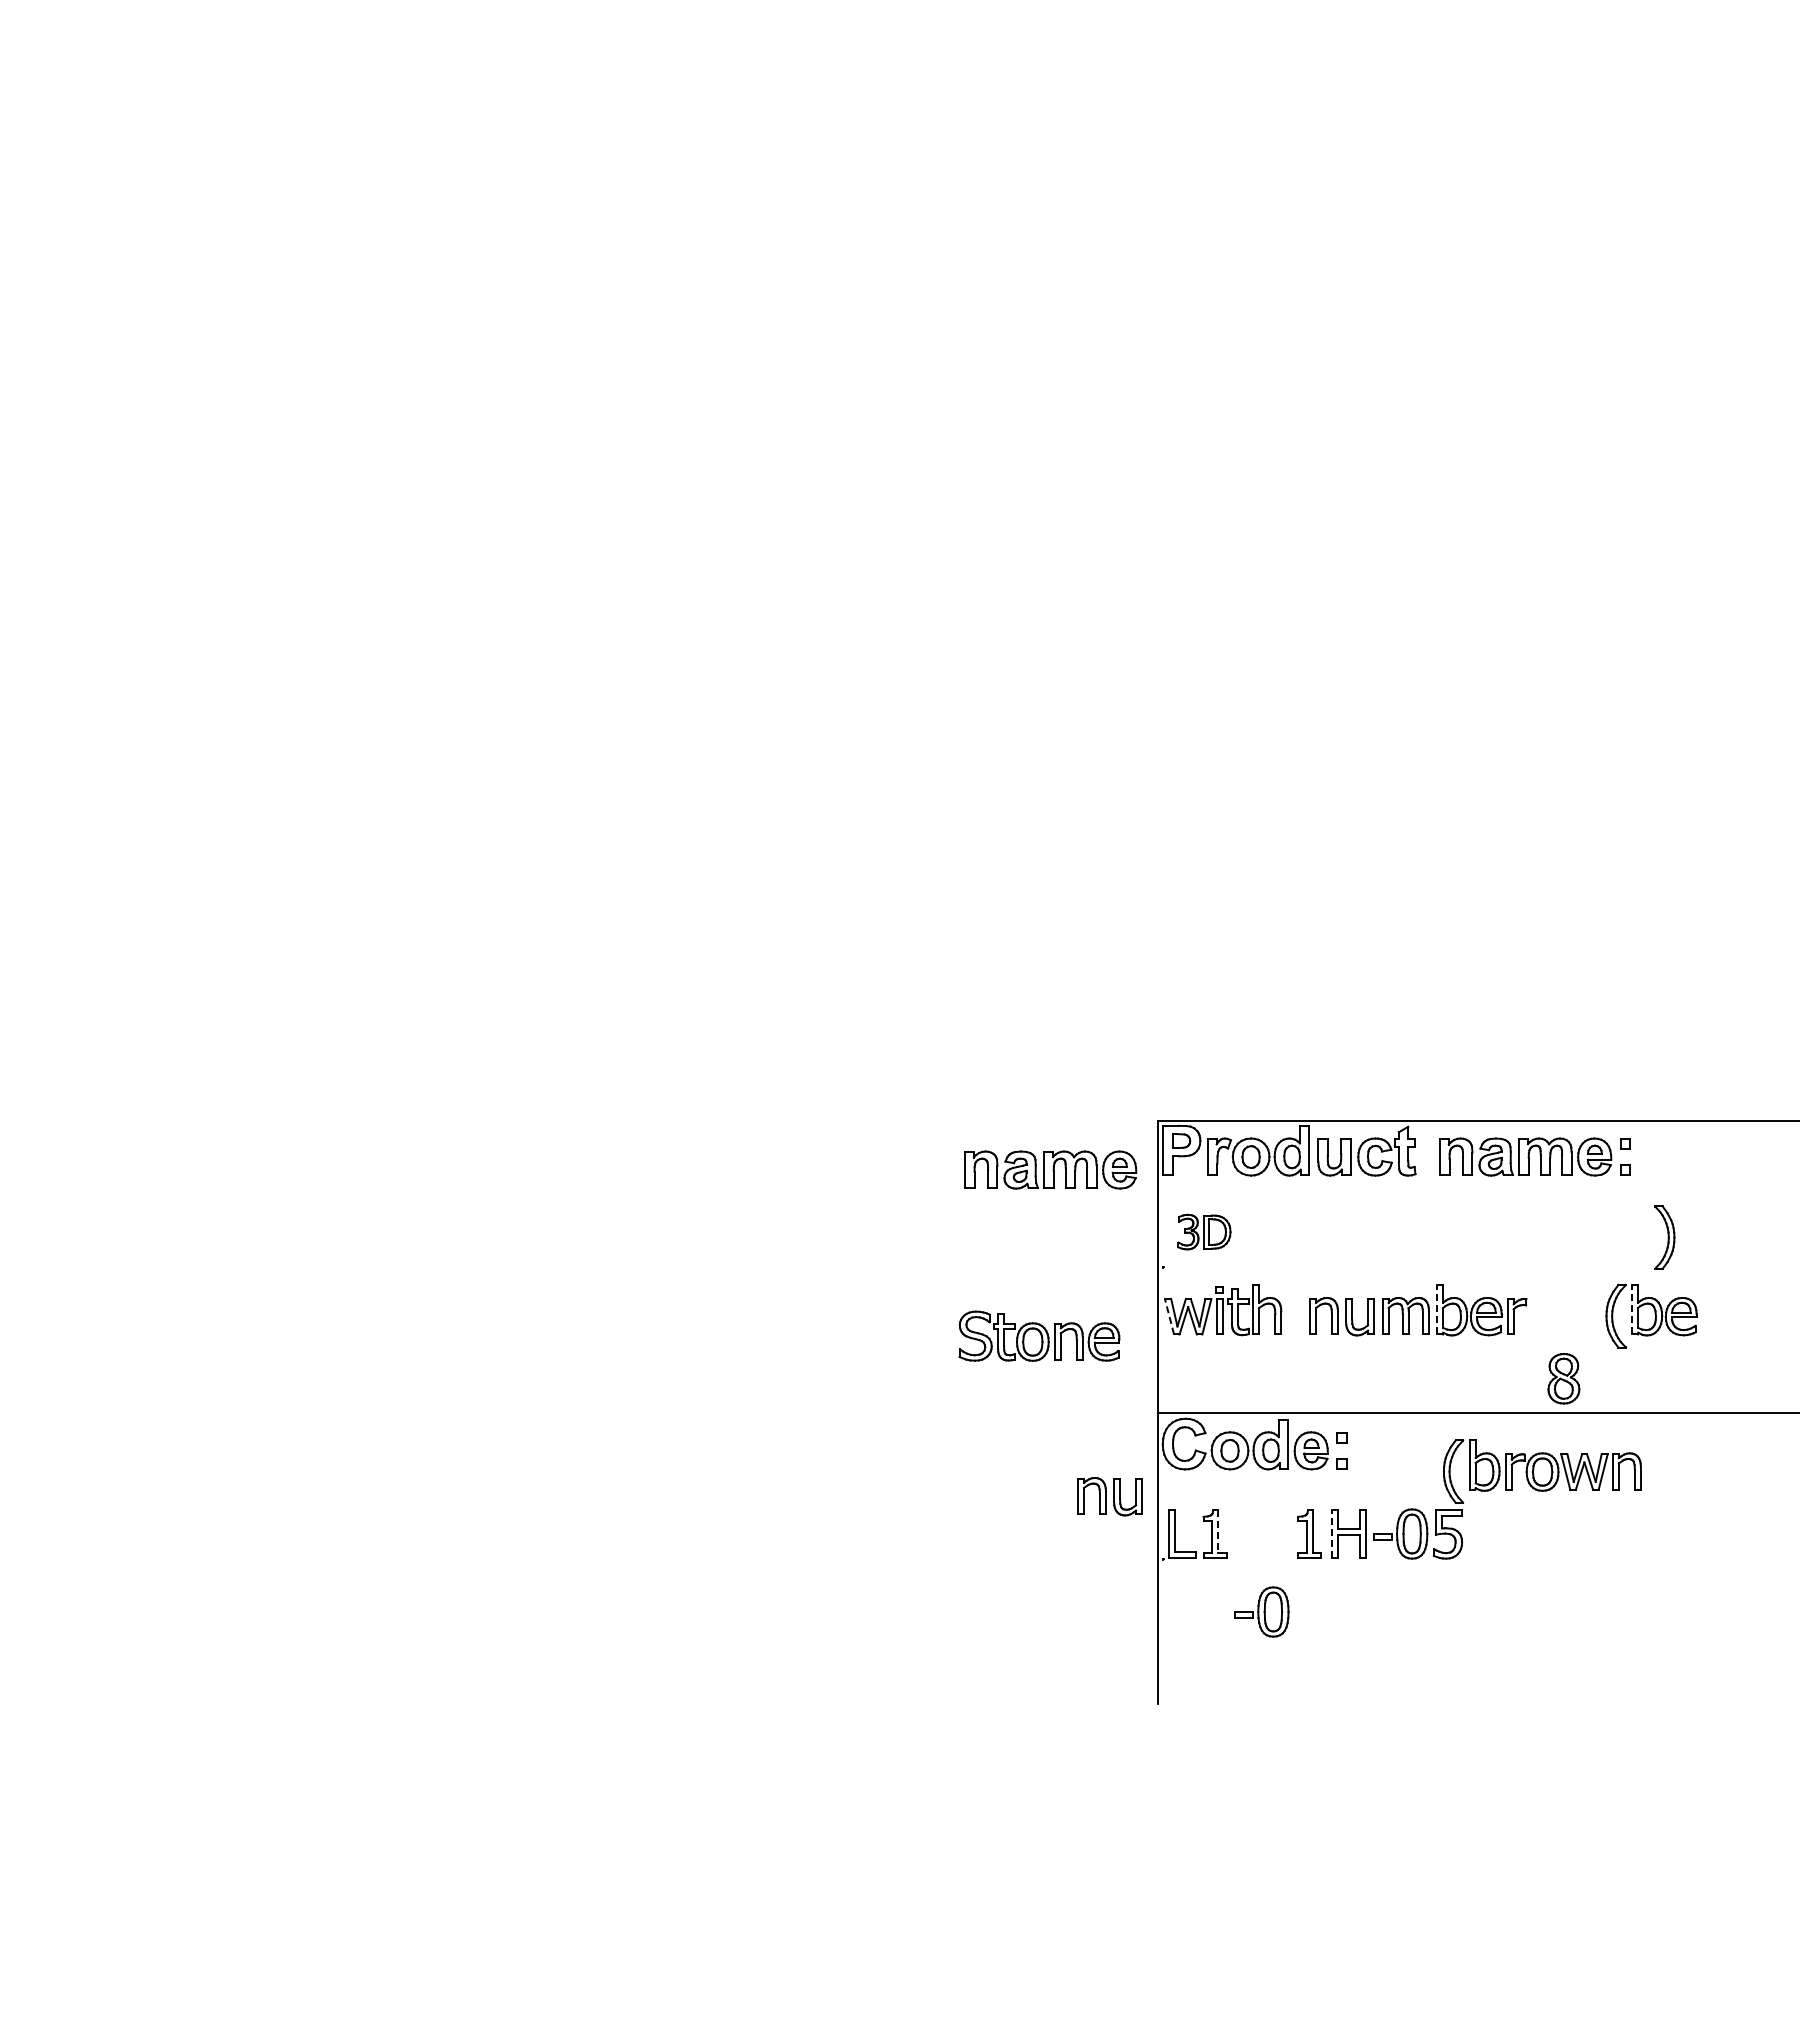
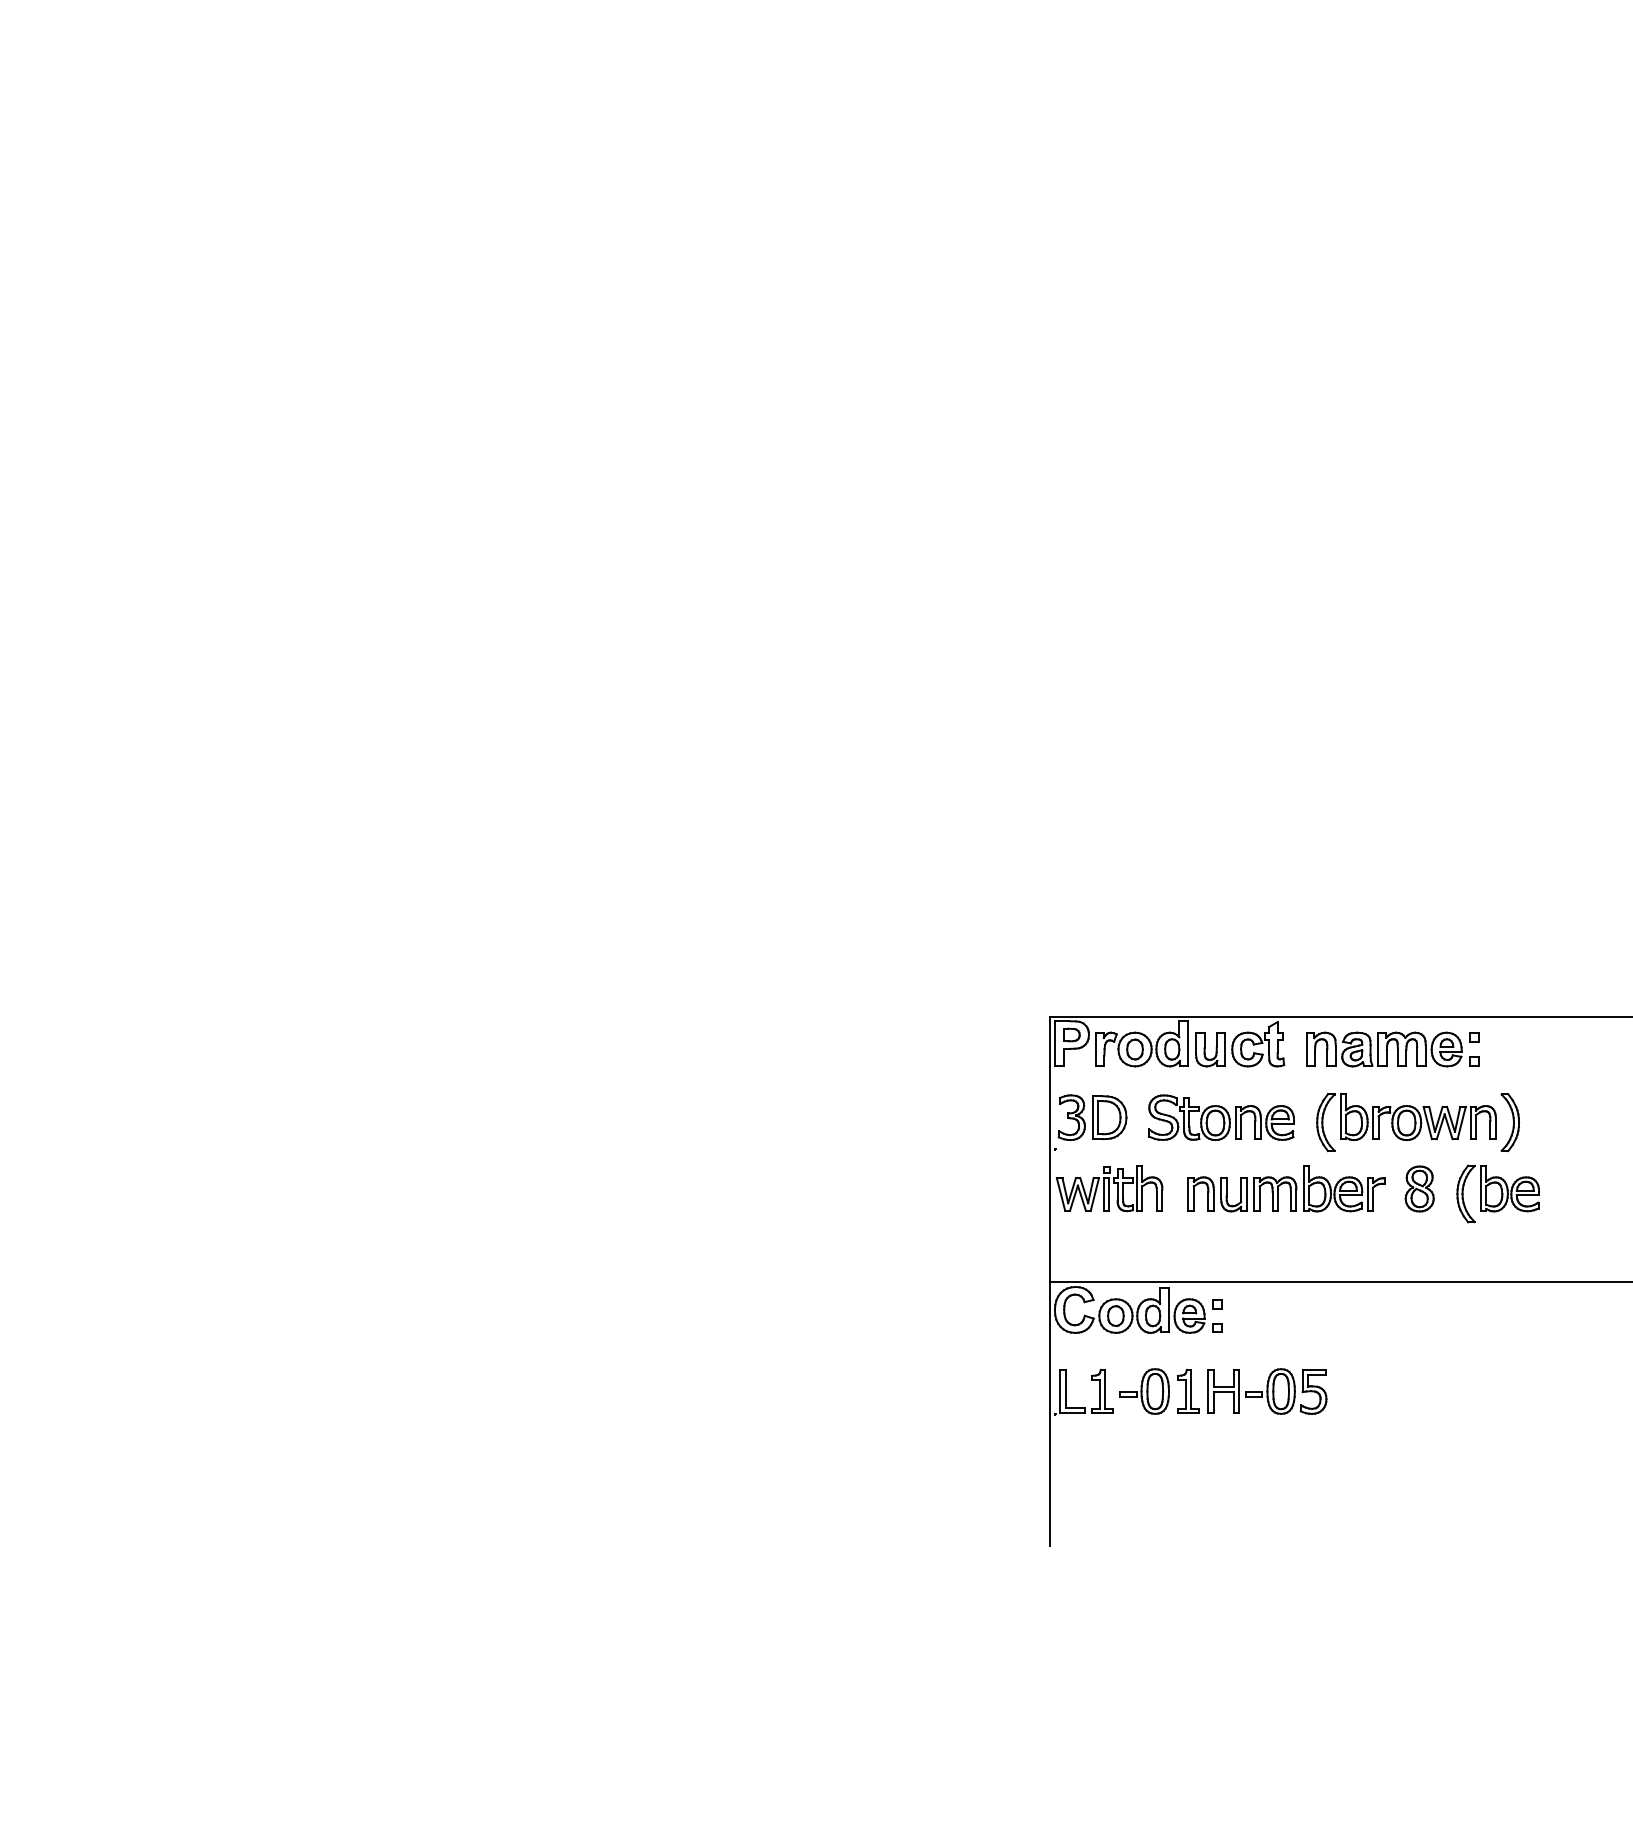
part: (1050, 1169) -> (953, 1060), removed
part: (1204, 1231) -> (1092, 1117), size x1.43
line: (1437, 1309) -> (1304, 1187), dashed -> solid
line: (1632, 1309) -> (1481, 1187), dashed -> solid
line: (1169, 1316) -> (1060, 1194), dashed -> solid
part: (1039, 1335) -> (1221, 1117), moved
part: (1563, 1378) -> (1419, 1188), moved
part: (1542, 1471) -> (1406, 1122), moved
part: (1109, 1496) -> (1006, 1357), removed
line: (1218, 1532) -> (1105, 1390), dashed -> solid
line: (1331, 1534) -> (1207, 1391), dashed -> solid
part: (1261, 1611) -> (1144, 1391), moved

